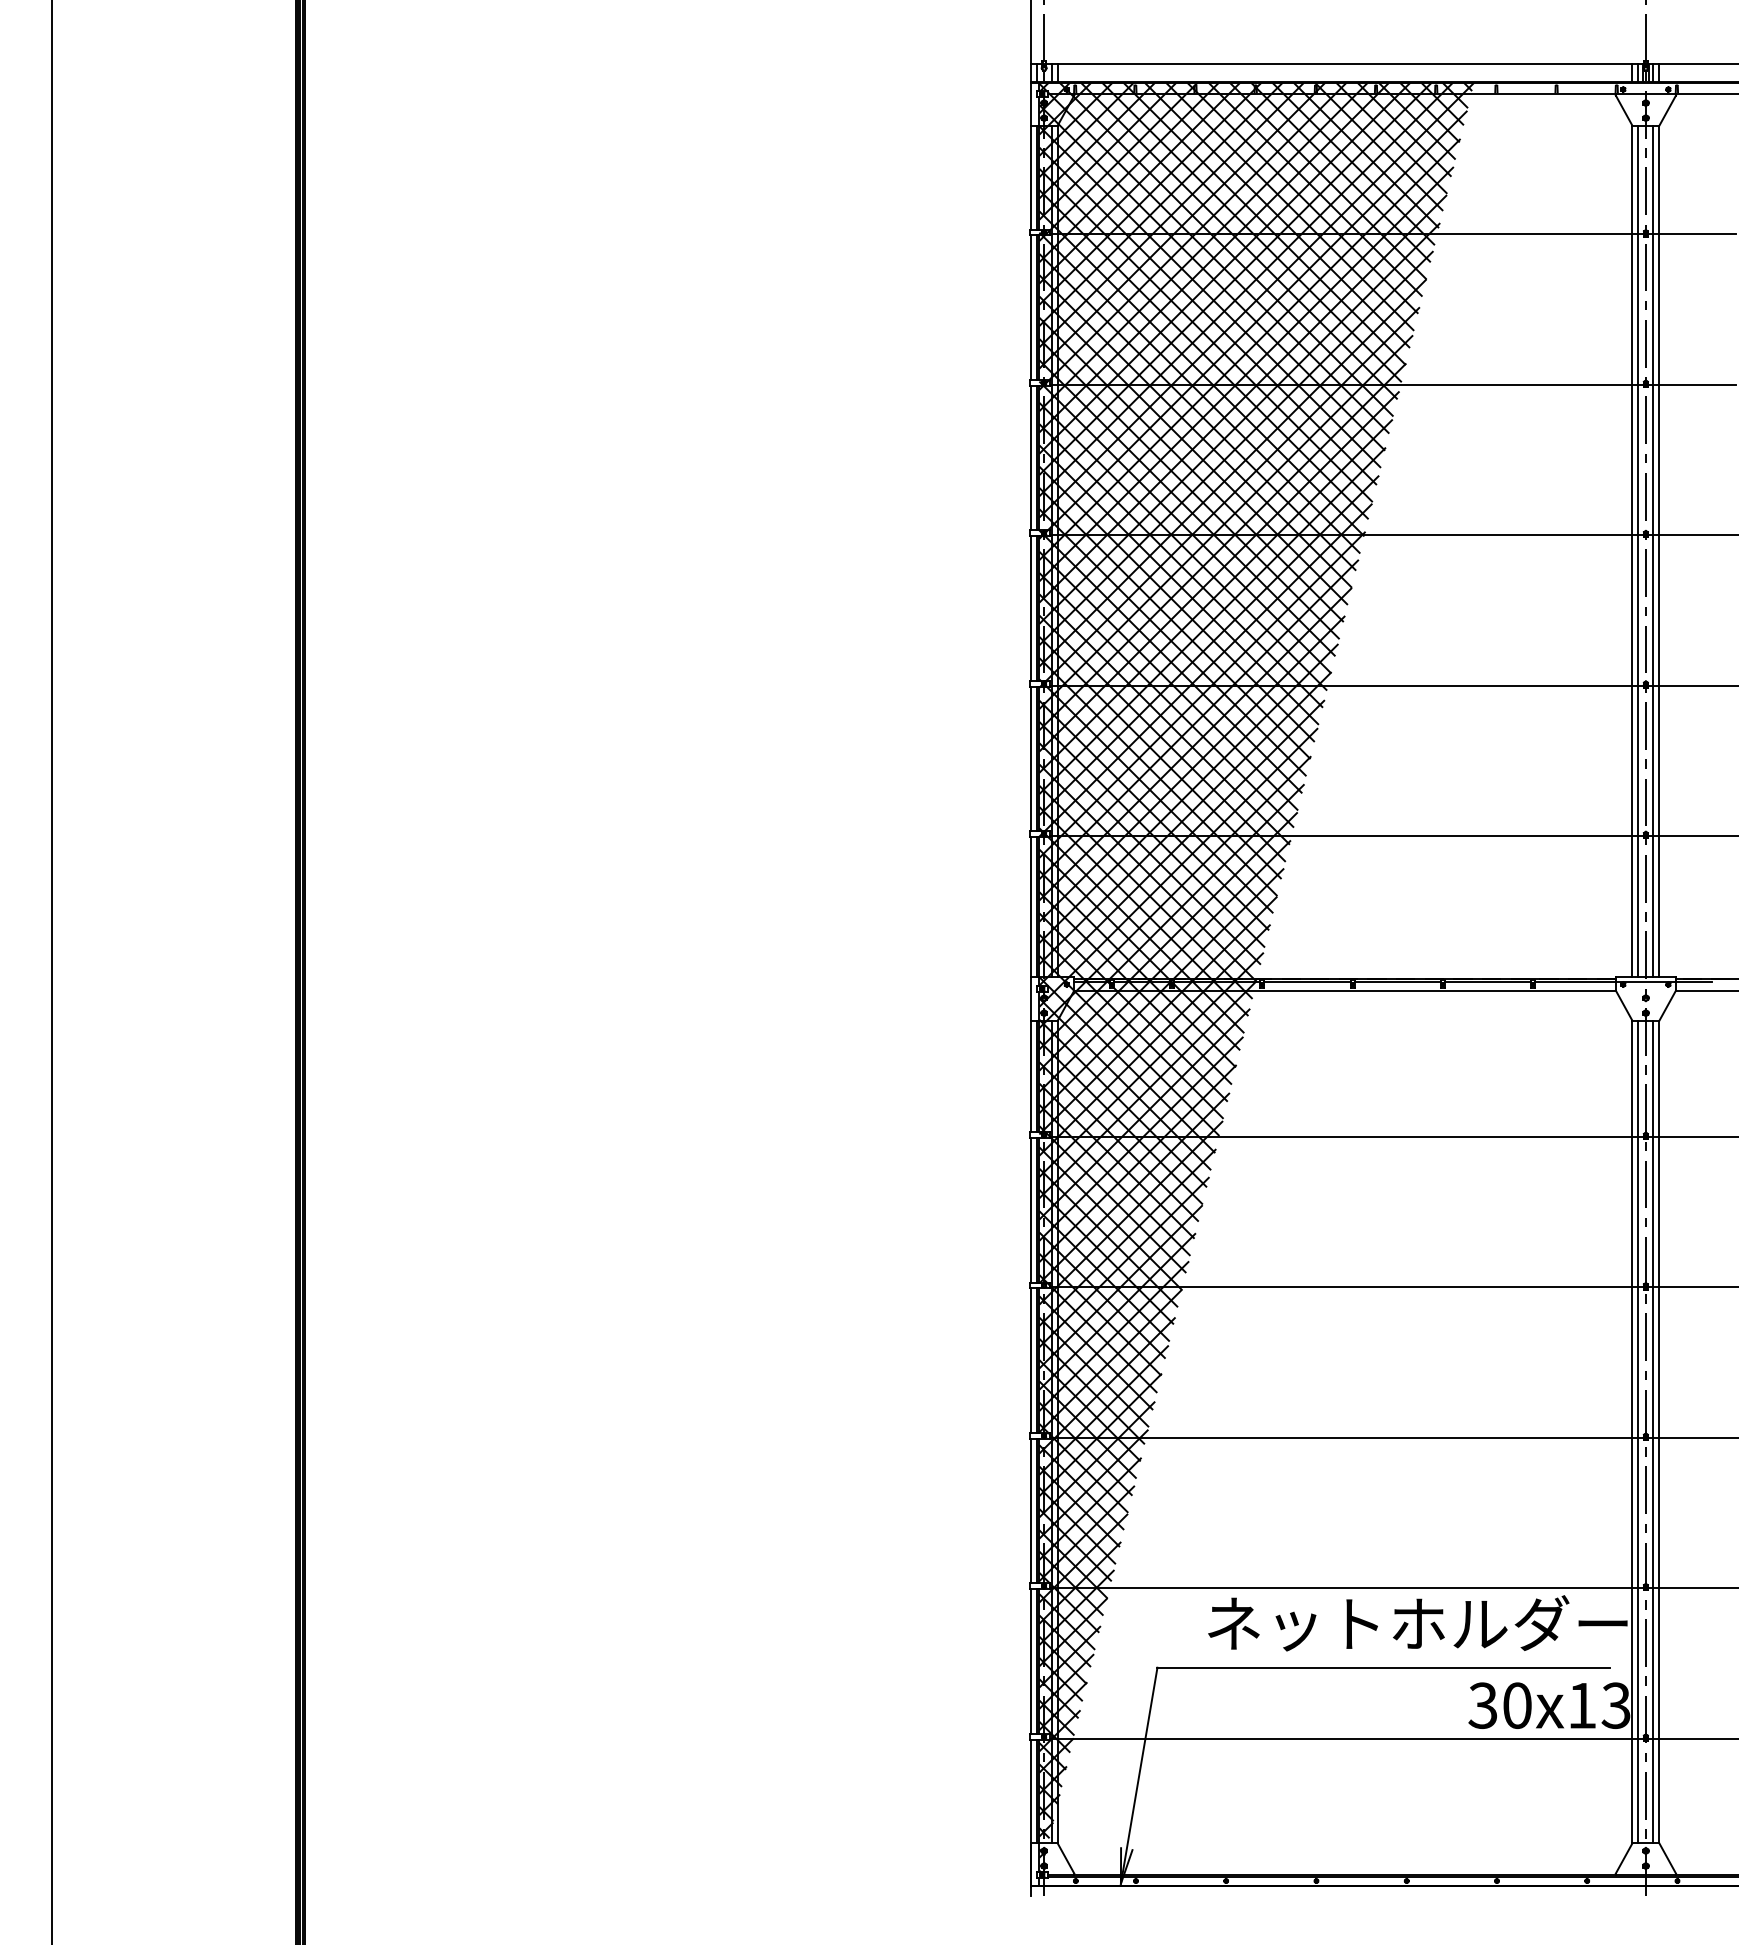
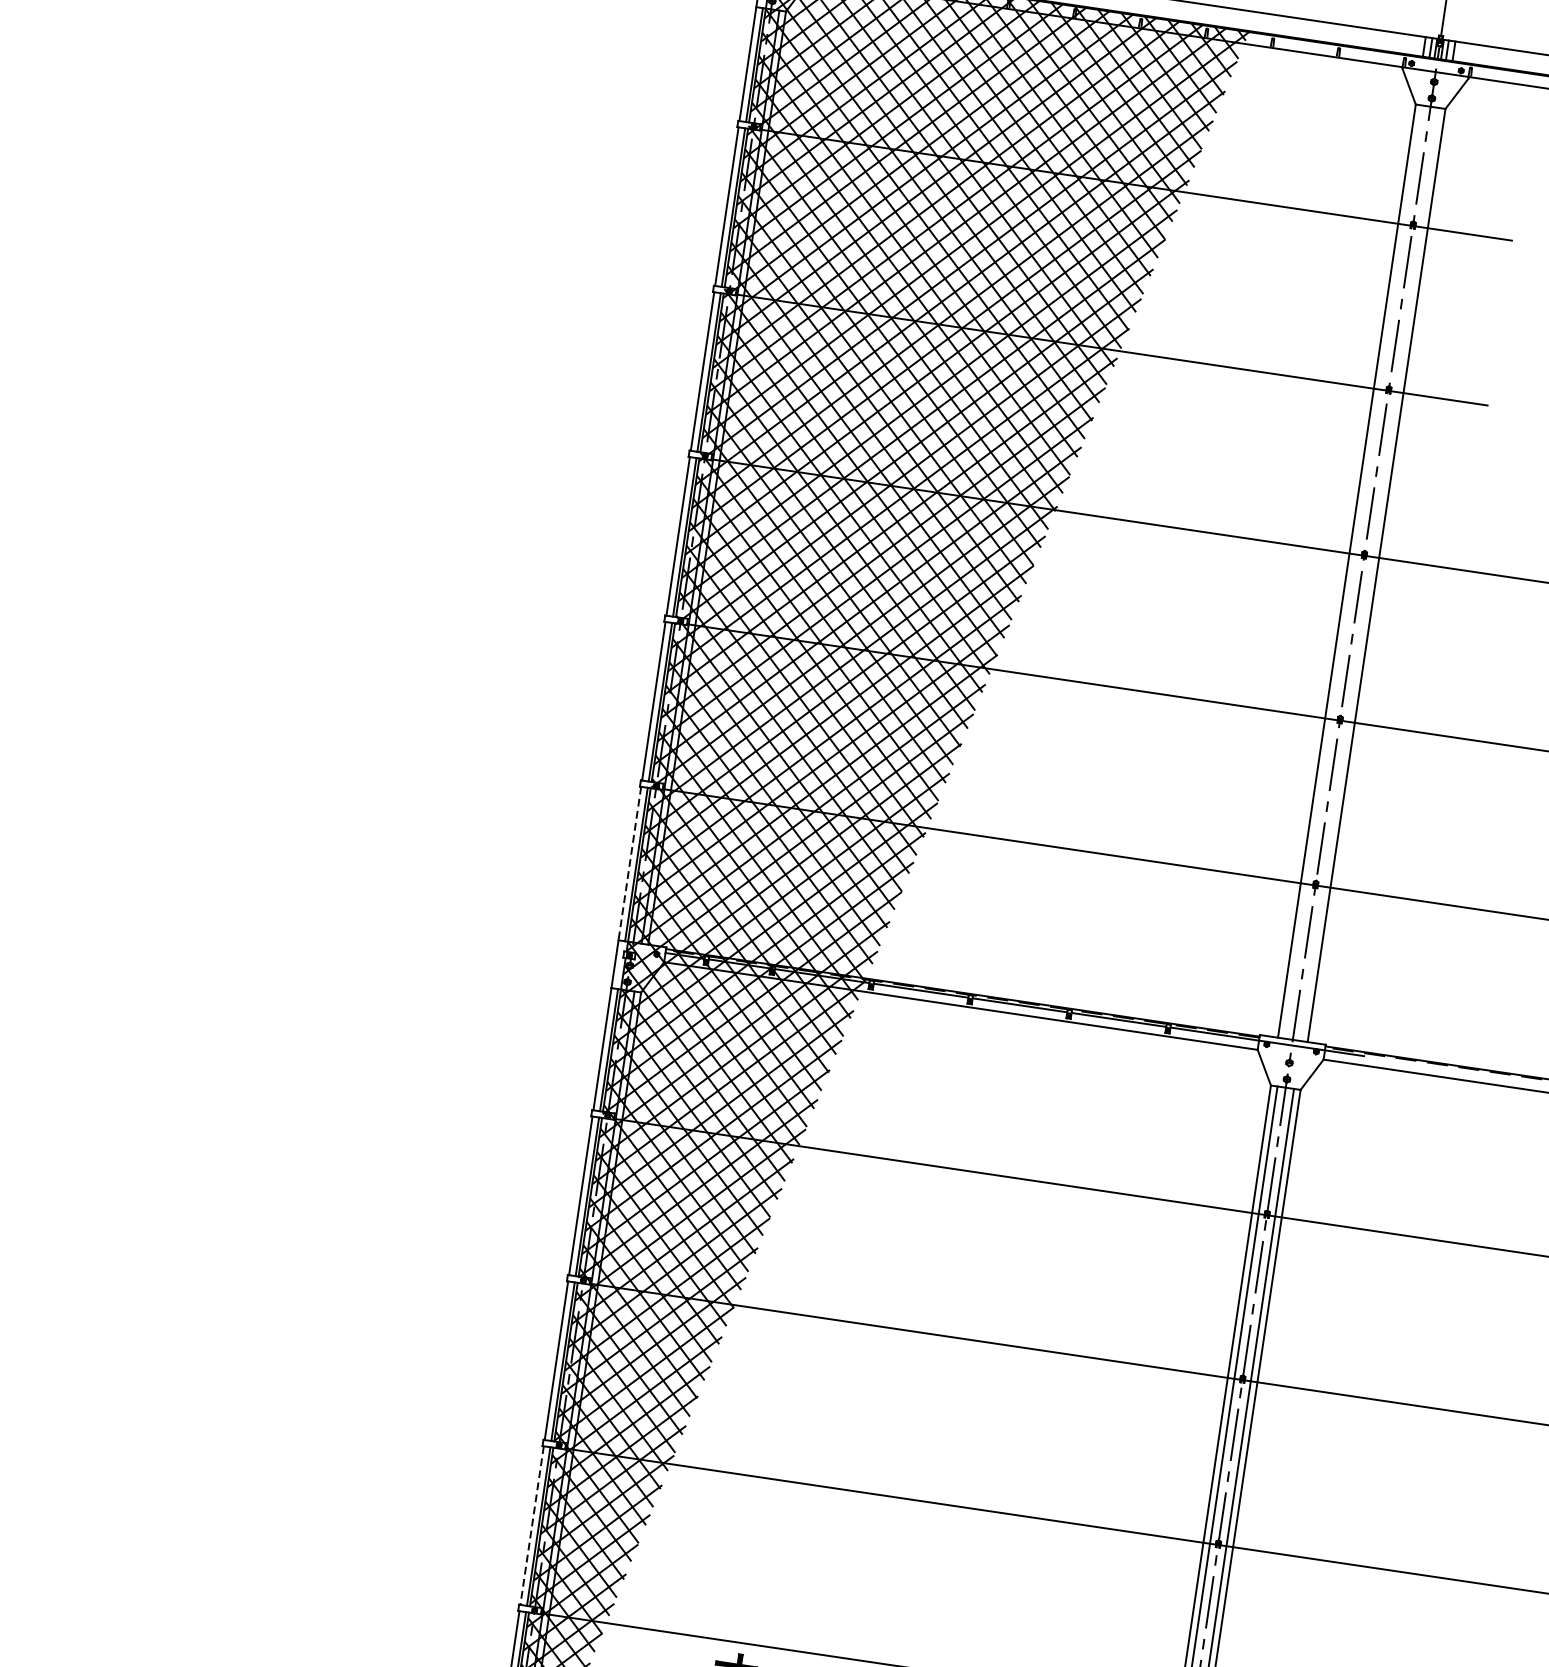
line: (1638, 551) -> (1353, 572), removed
line: (1653, 551) -> (1370, 574), removed
line: (1030, 907) -> (629, 864), solid -> dashed
line: (1030, 1511) -> (531, 1526), solid -> dashed

